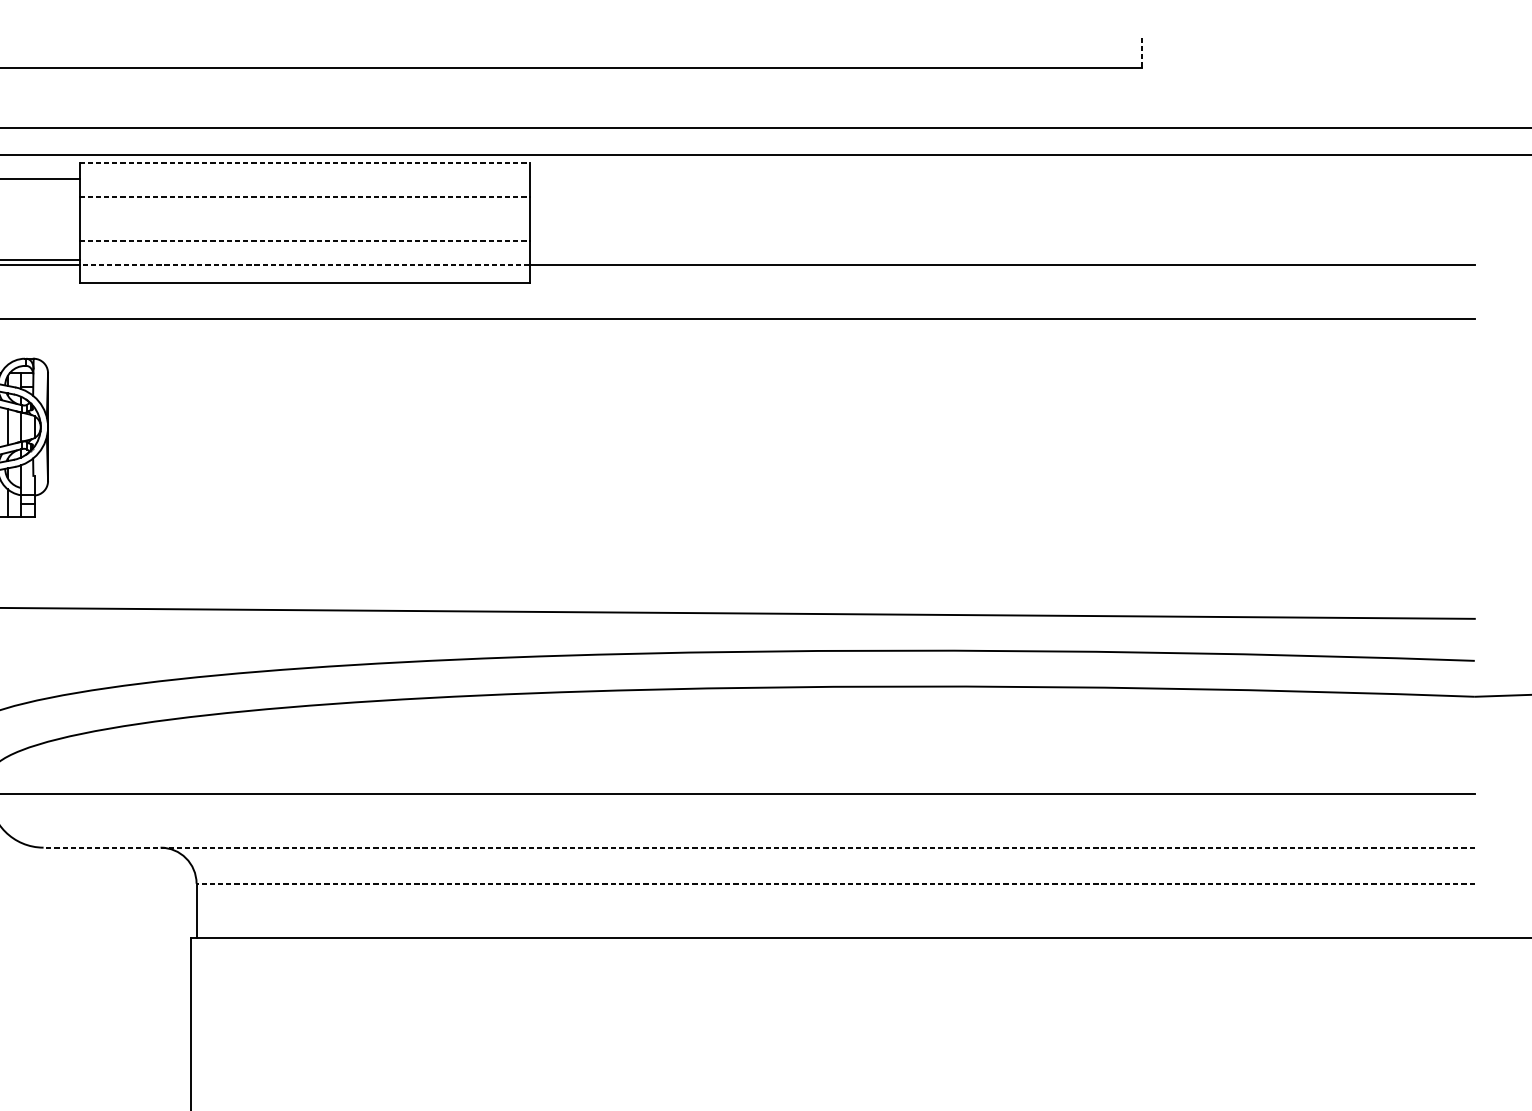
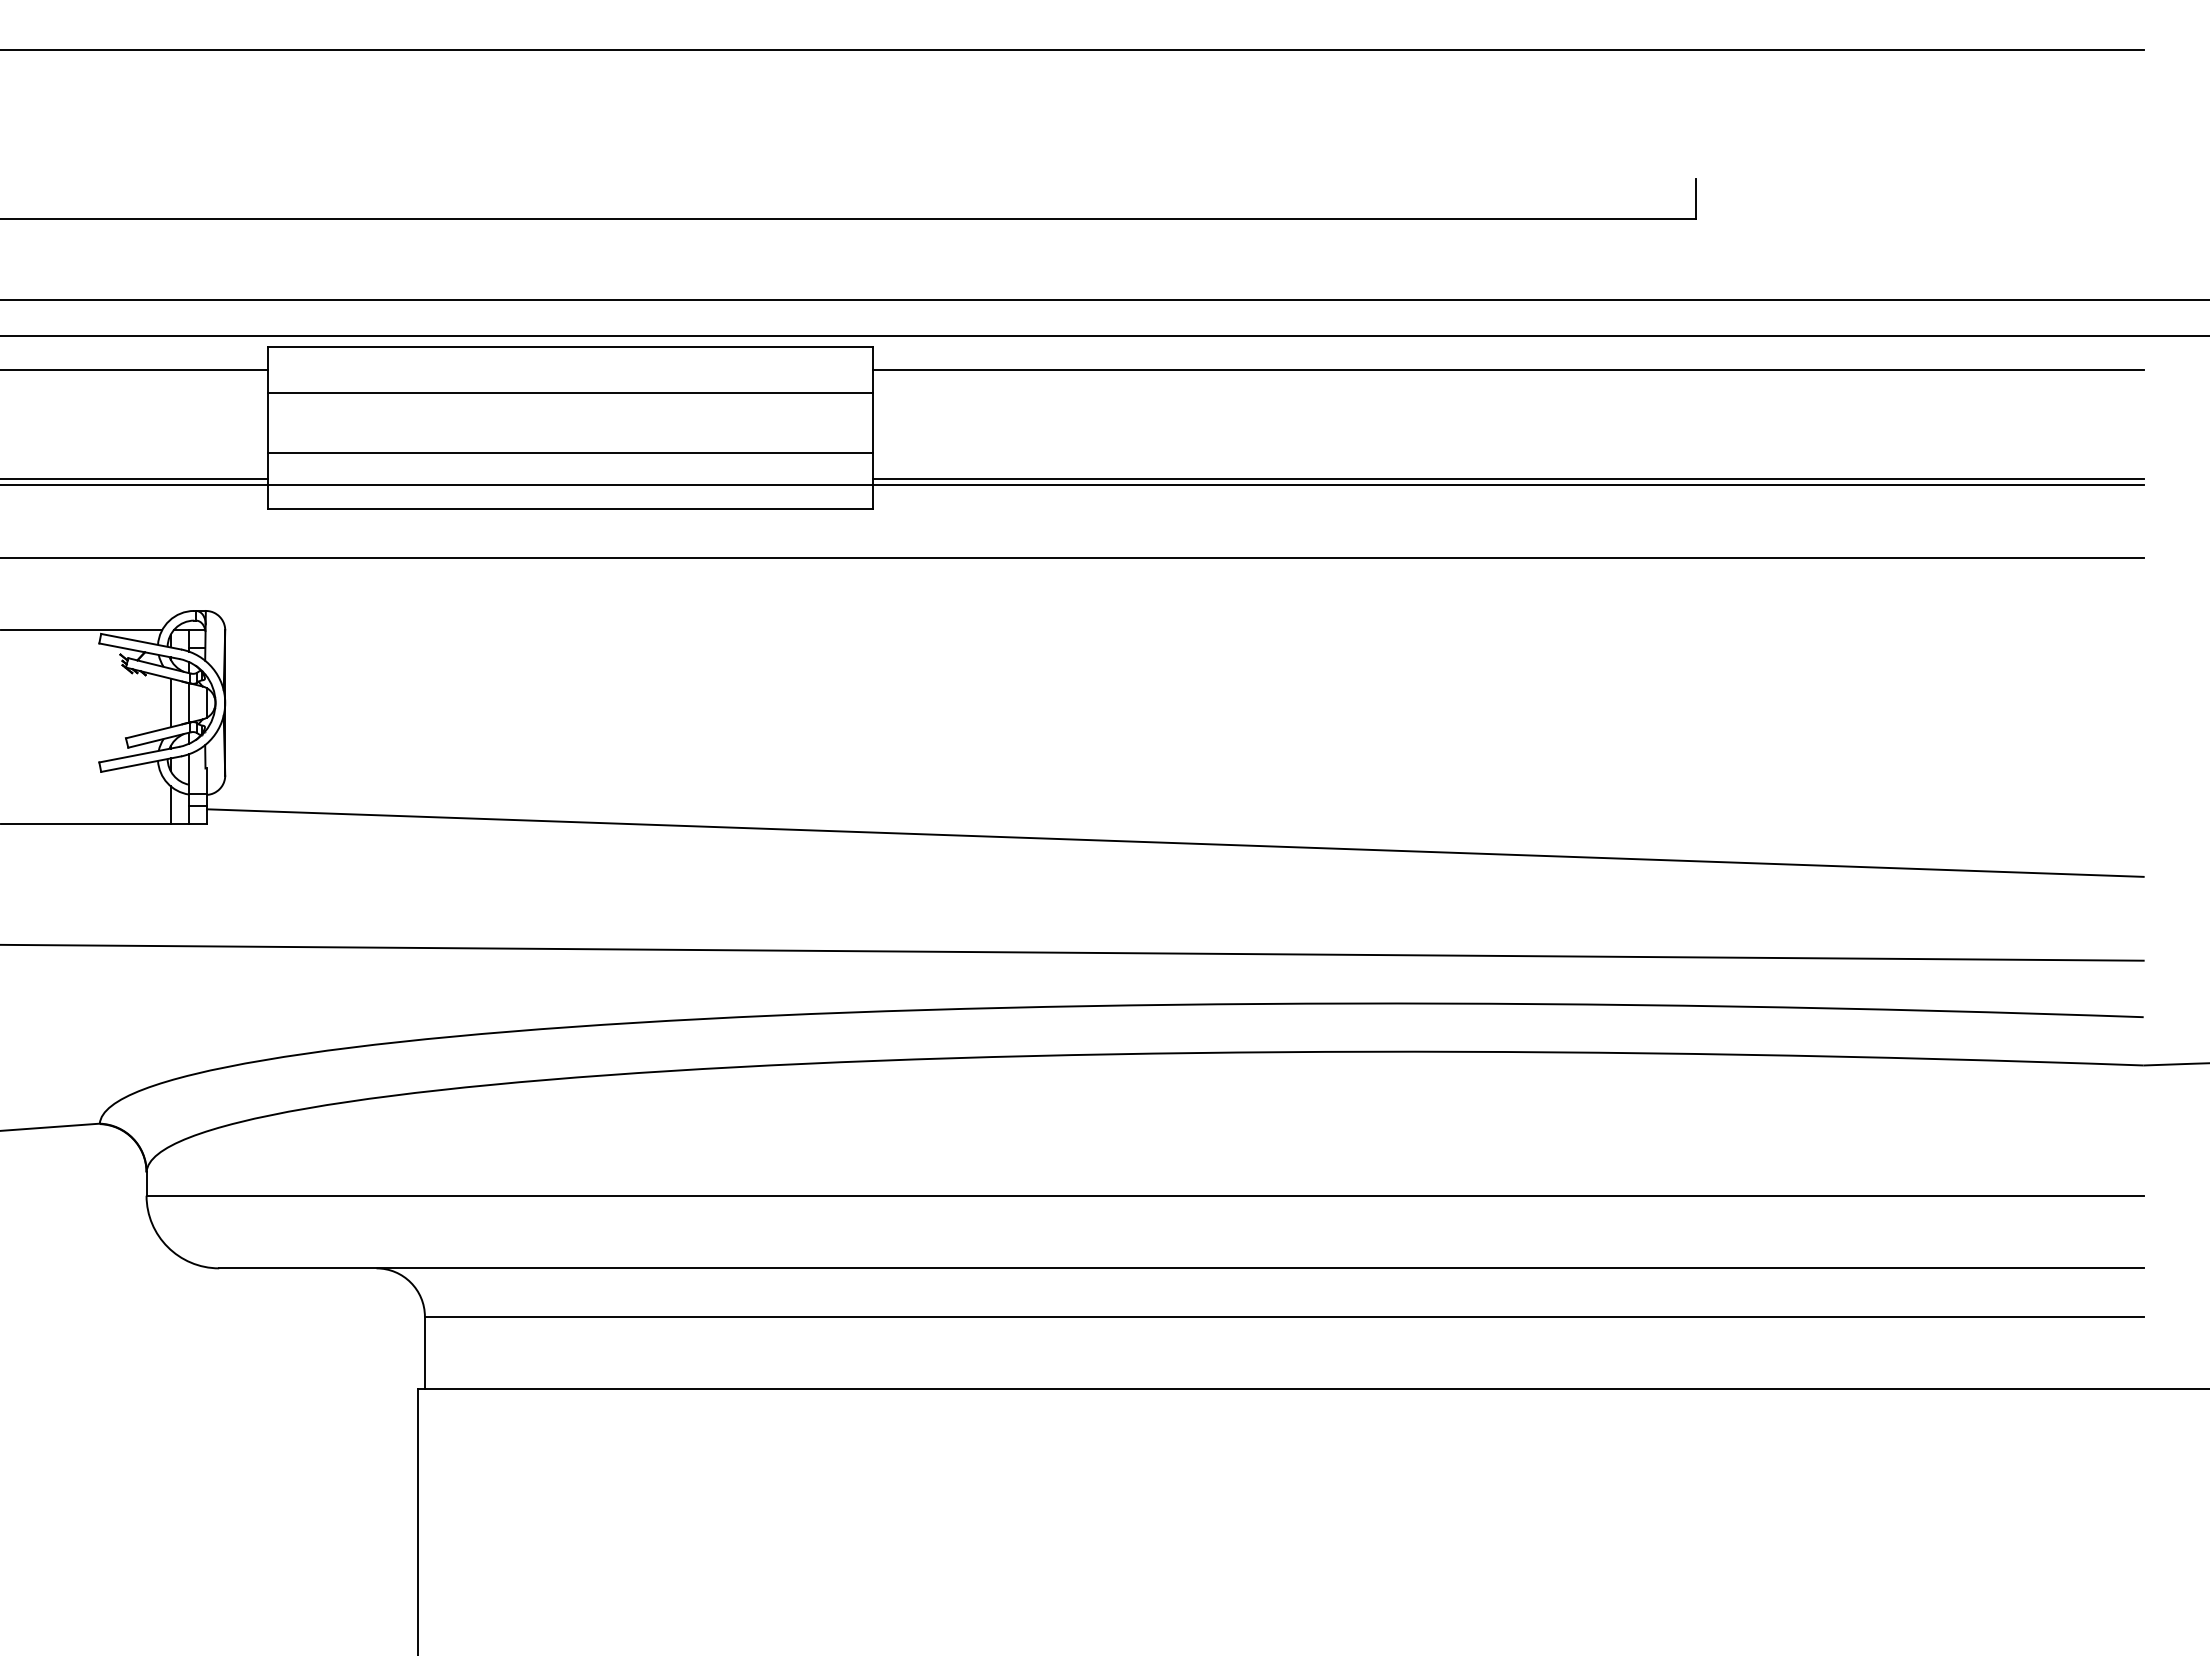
line: (1141, 52) -> (1695, 198), dashed -> solid
line: (304, 162) -> (570, 347), dashed -> solid
line: (1001, 179) -> (1507, 369), added
line: (304, 197) -> (570, 393), dashed -> solid
line: (304, 241) -> (570, 453), dashed -> solid
line: (1001, 260) -> (1507, 478), added
line: (304, 265) -> (570, 485), dashed -> solid
line: (754, 530) -> (1175, 842), added
line: (758, 847) -> (1180, 1268), dashed -> solid
line: (835, 883) -> (1283, 1316), dashed -> solid

